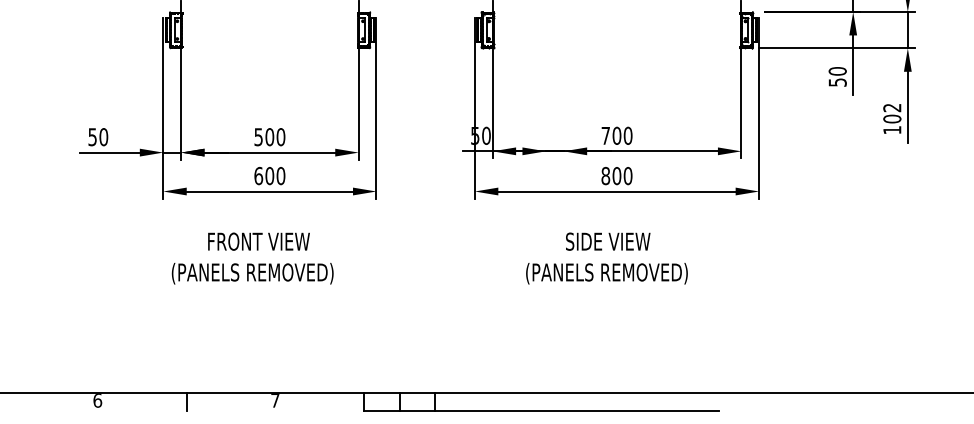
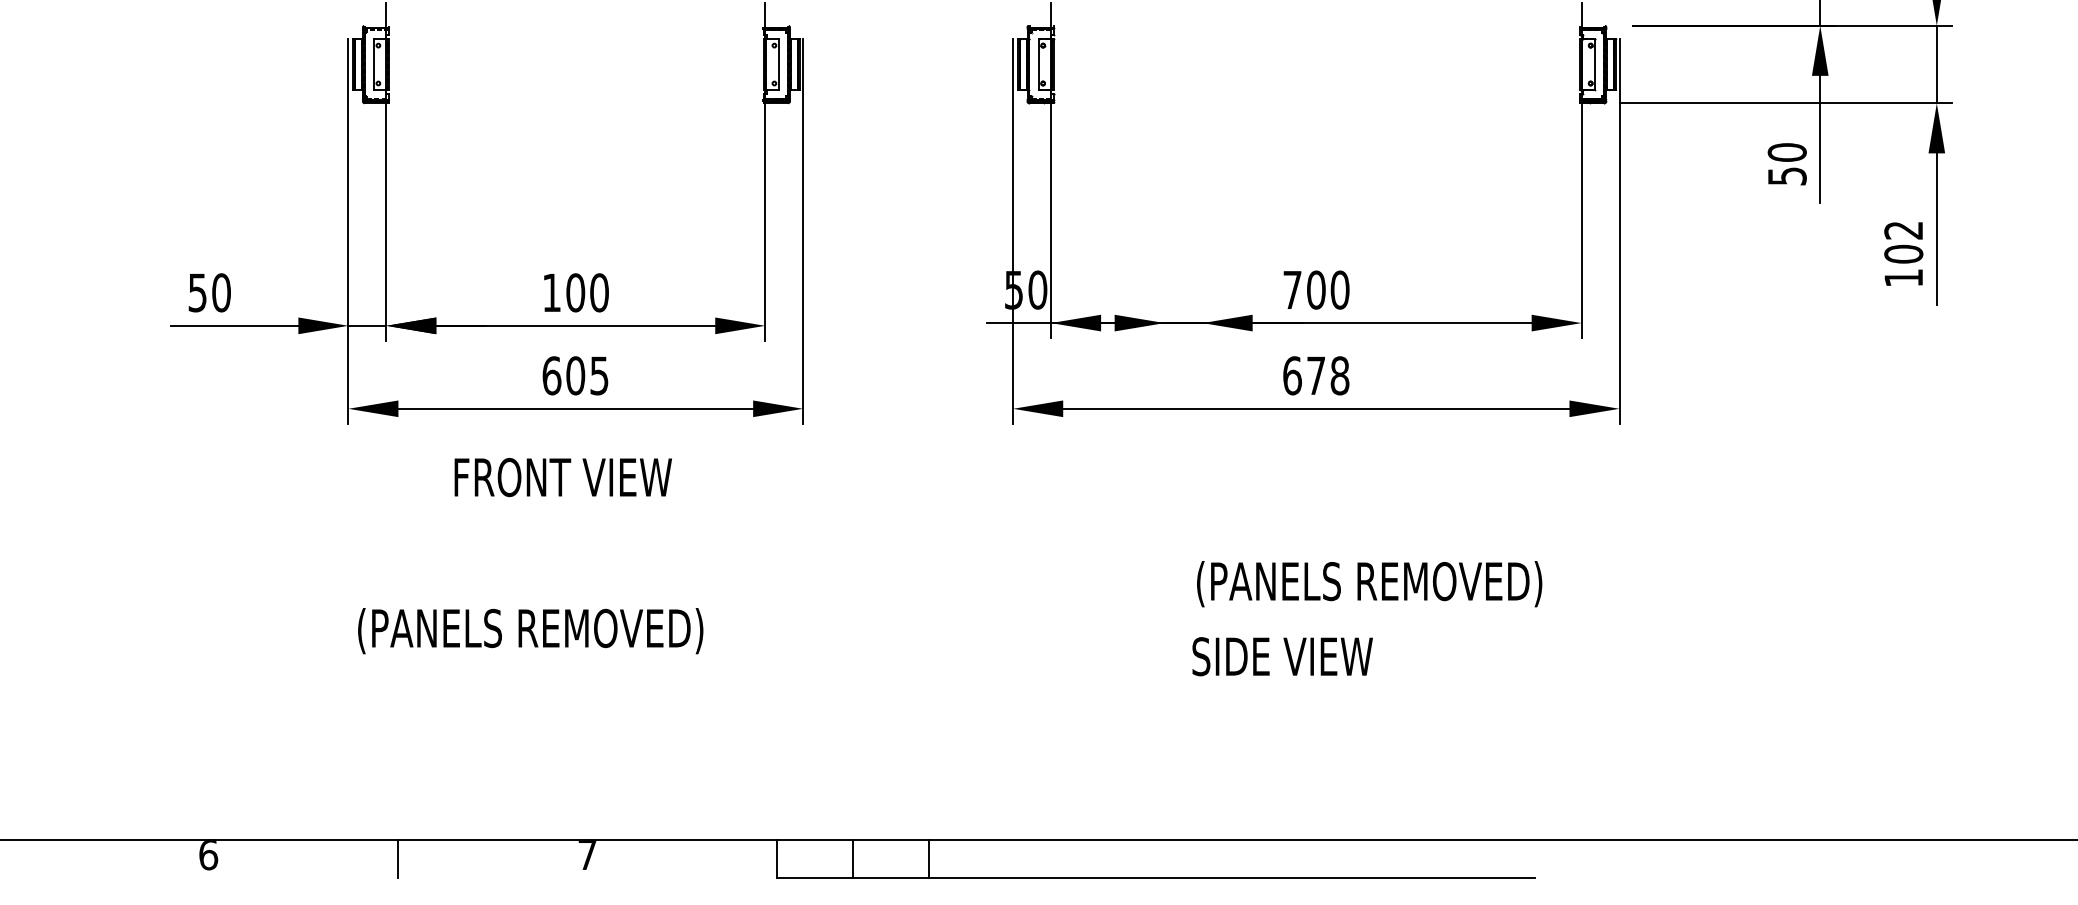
text: (258, 137) -> (551, 293), 500 -> 100
text: (616, 175) -> (1315, 374), 800 -> 678
text: (280, 176) -> (598, 376), 600 -> 605
text: (258, 241) -> (562, 477), moved
text: (608, 241) -> (1283, 656), moved
text: (252, 273) -> (530, 630), moved
text: (606, 273) -> (1368, 583), moved

